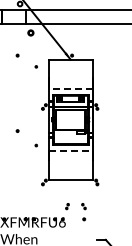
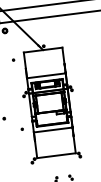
line: (70, 89) -> (46, 76), dashed -> solid
line: (71, 150) -> (53, 129), dashed -> solid

